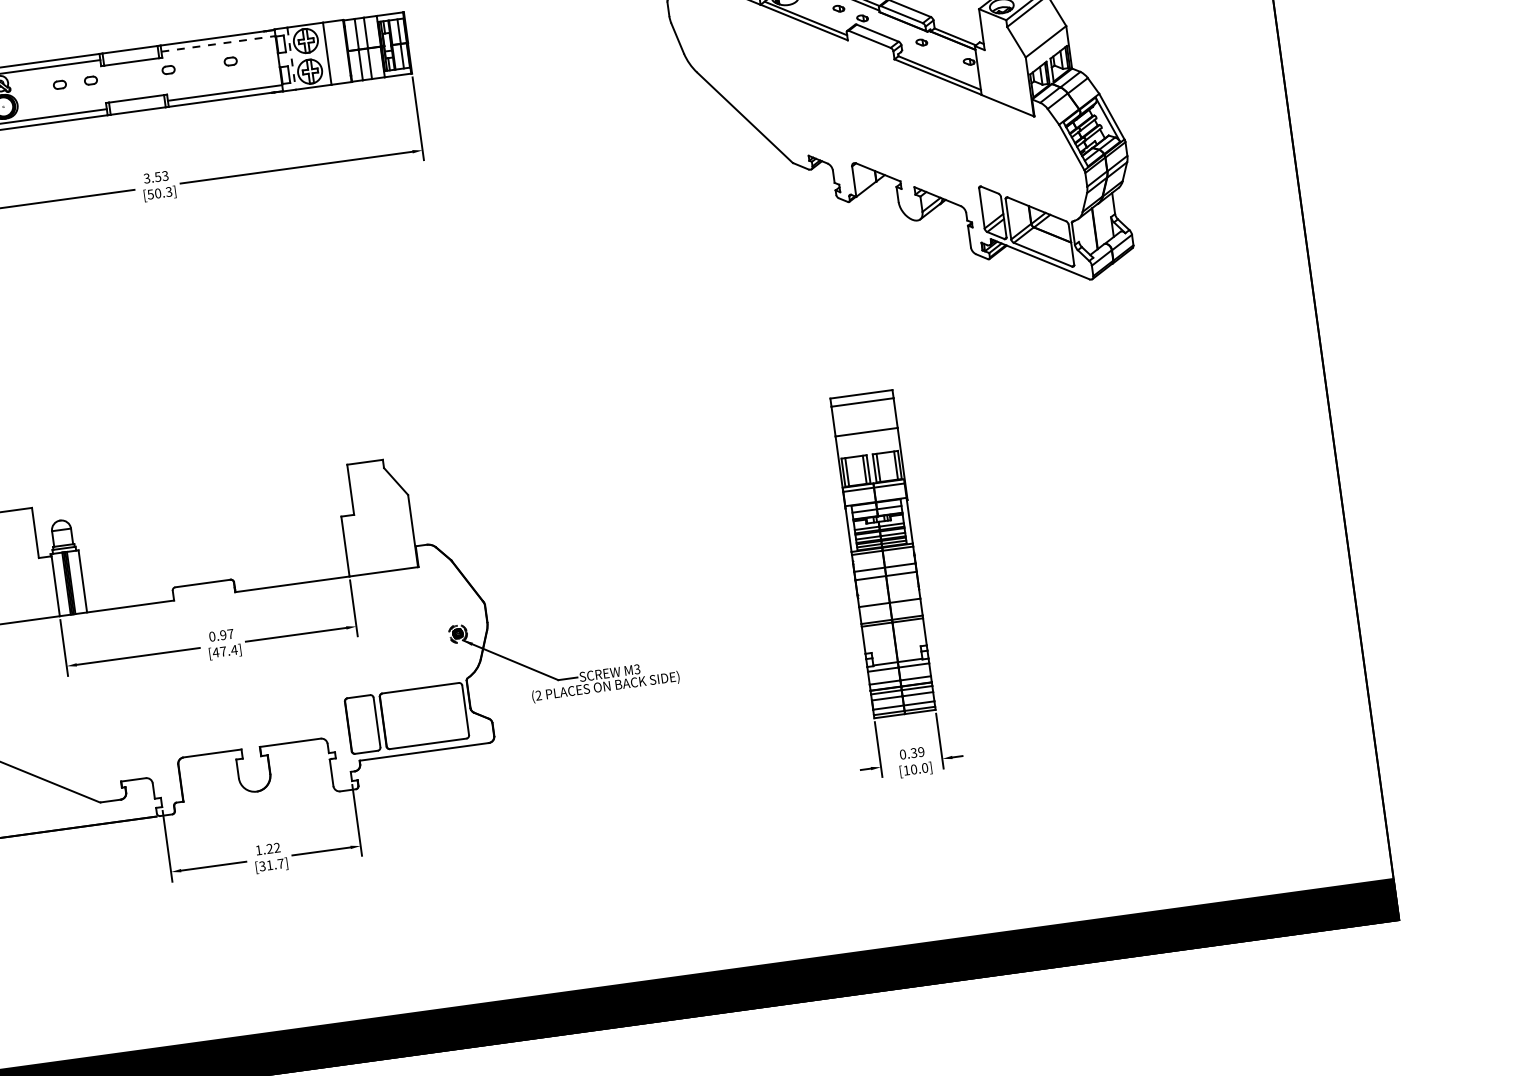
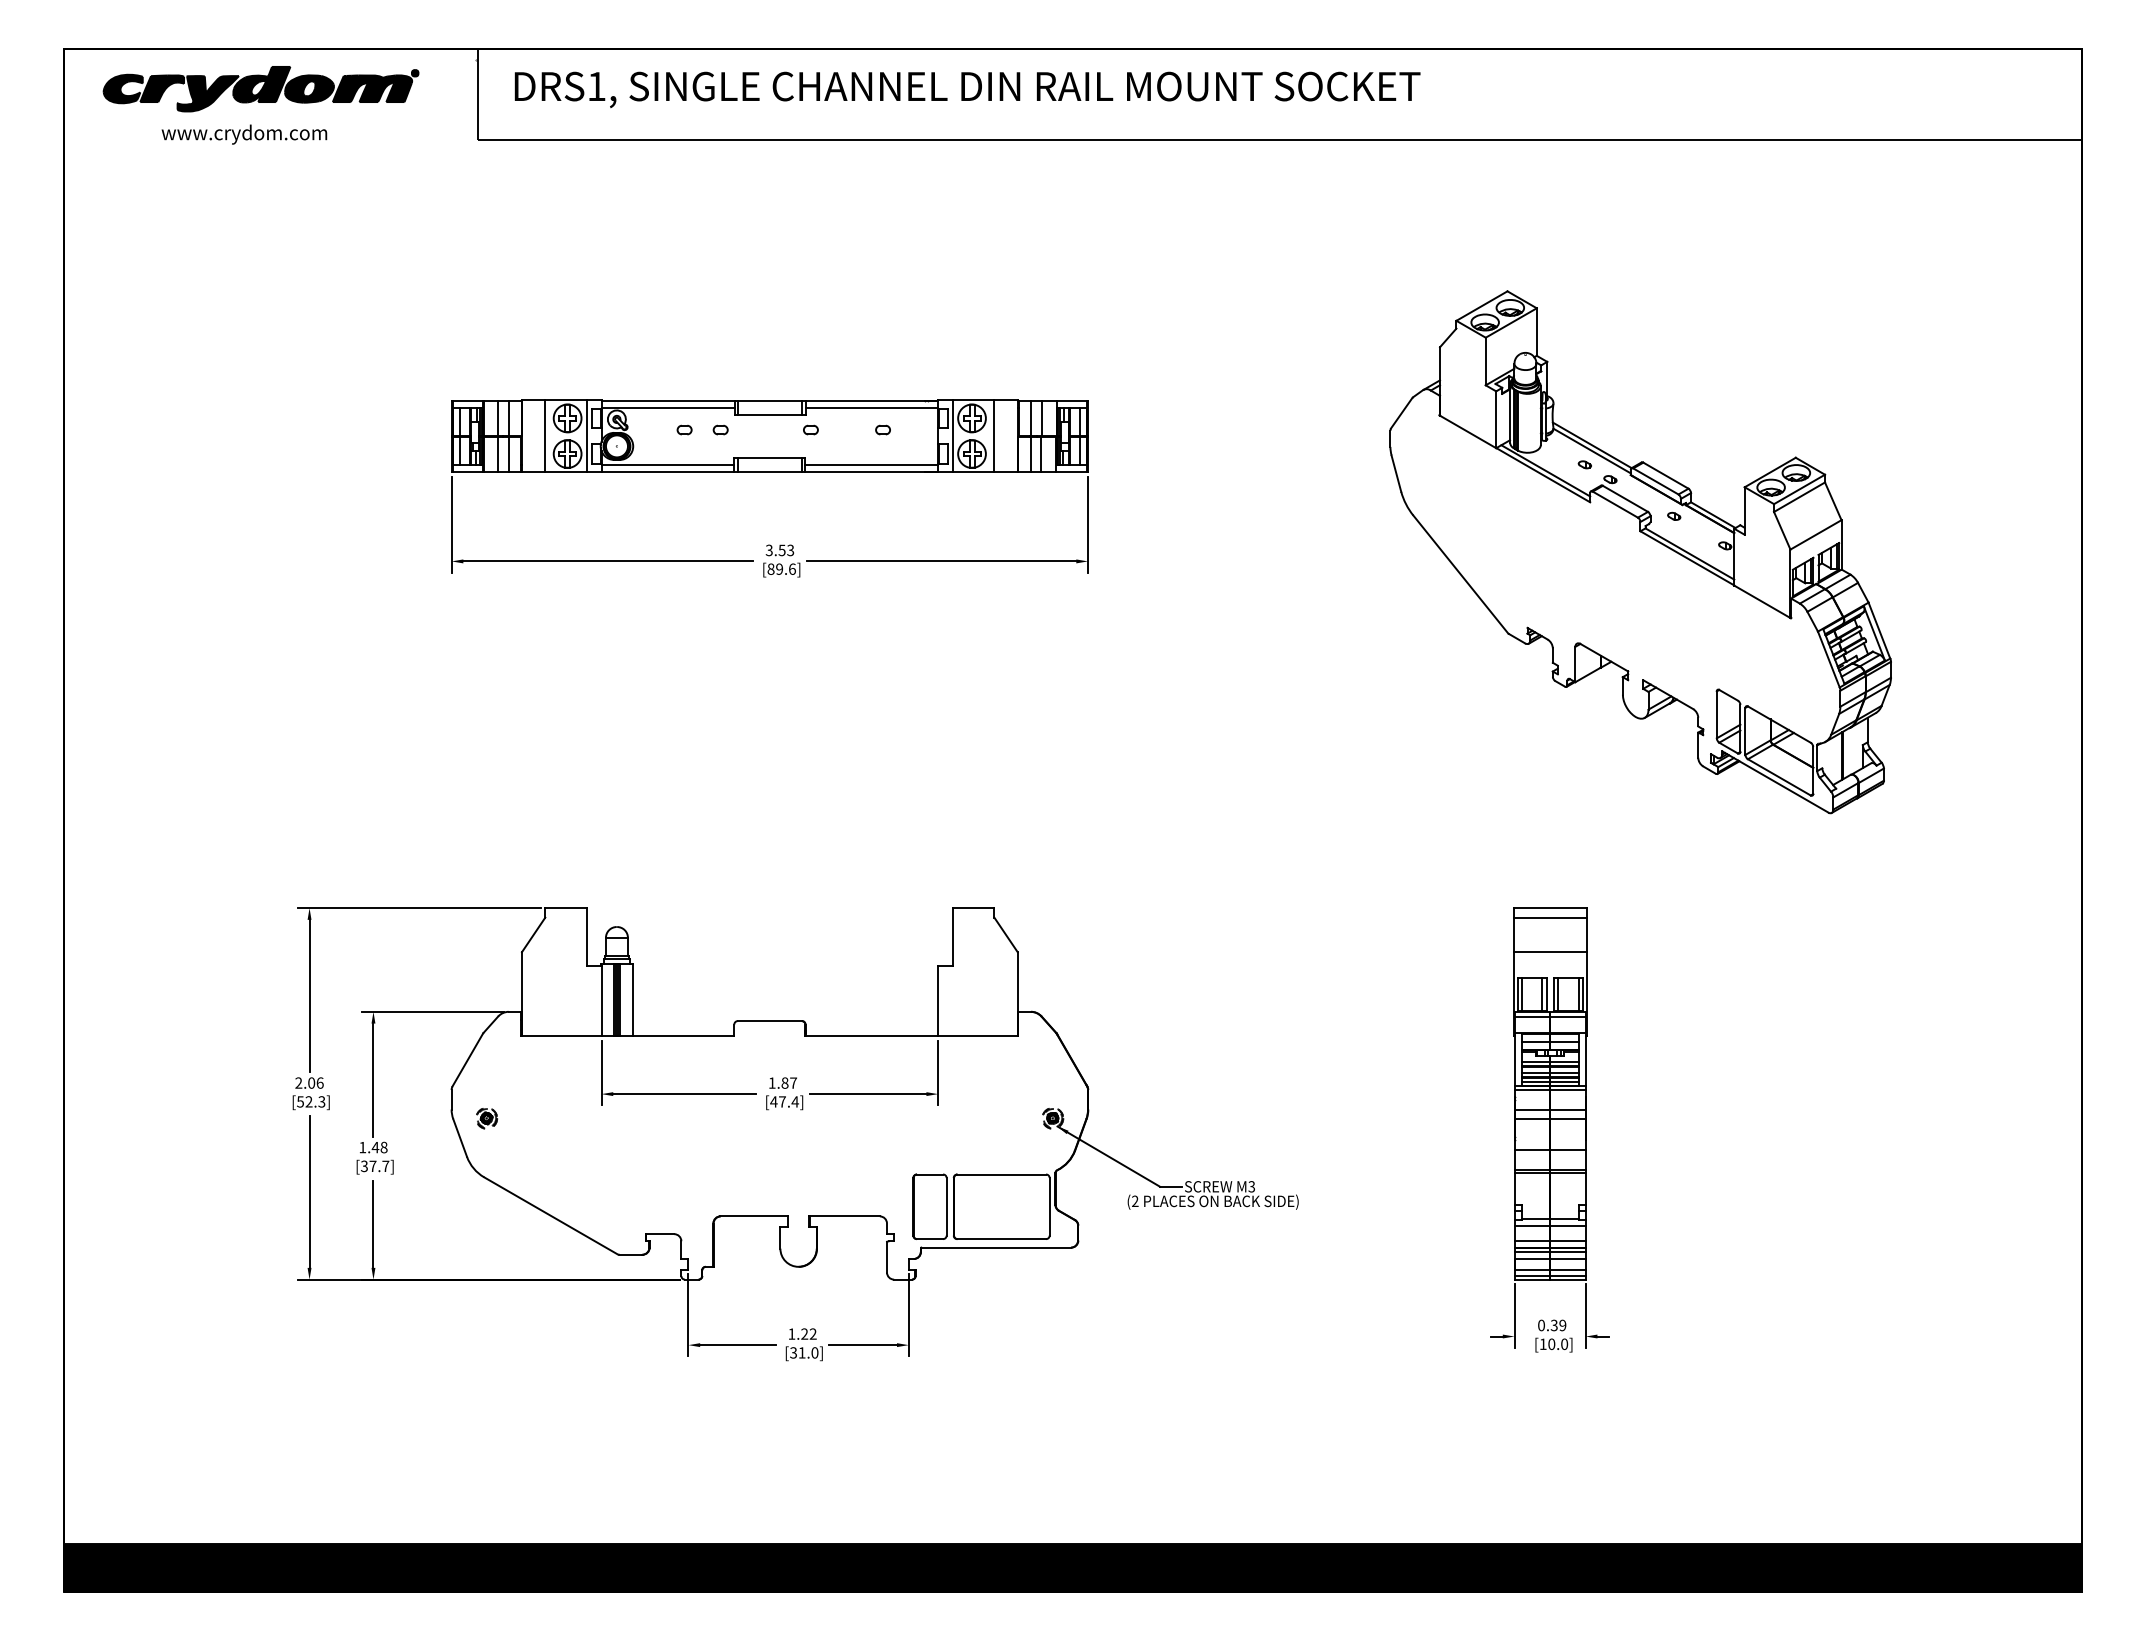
line: (219, 44) -> (872, 408), dashed -> solid
line: (292, 58) -> (953, 436), dashed -> solid
text: (159, 192) -> (781, 568), [50.3] -> [89.6]
text: (217, 635) -> (778, 1082), 0.97 -> 1.87
text: (280, 863) -> (814, 1352), [31.7] -> [31.0]

